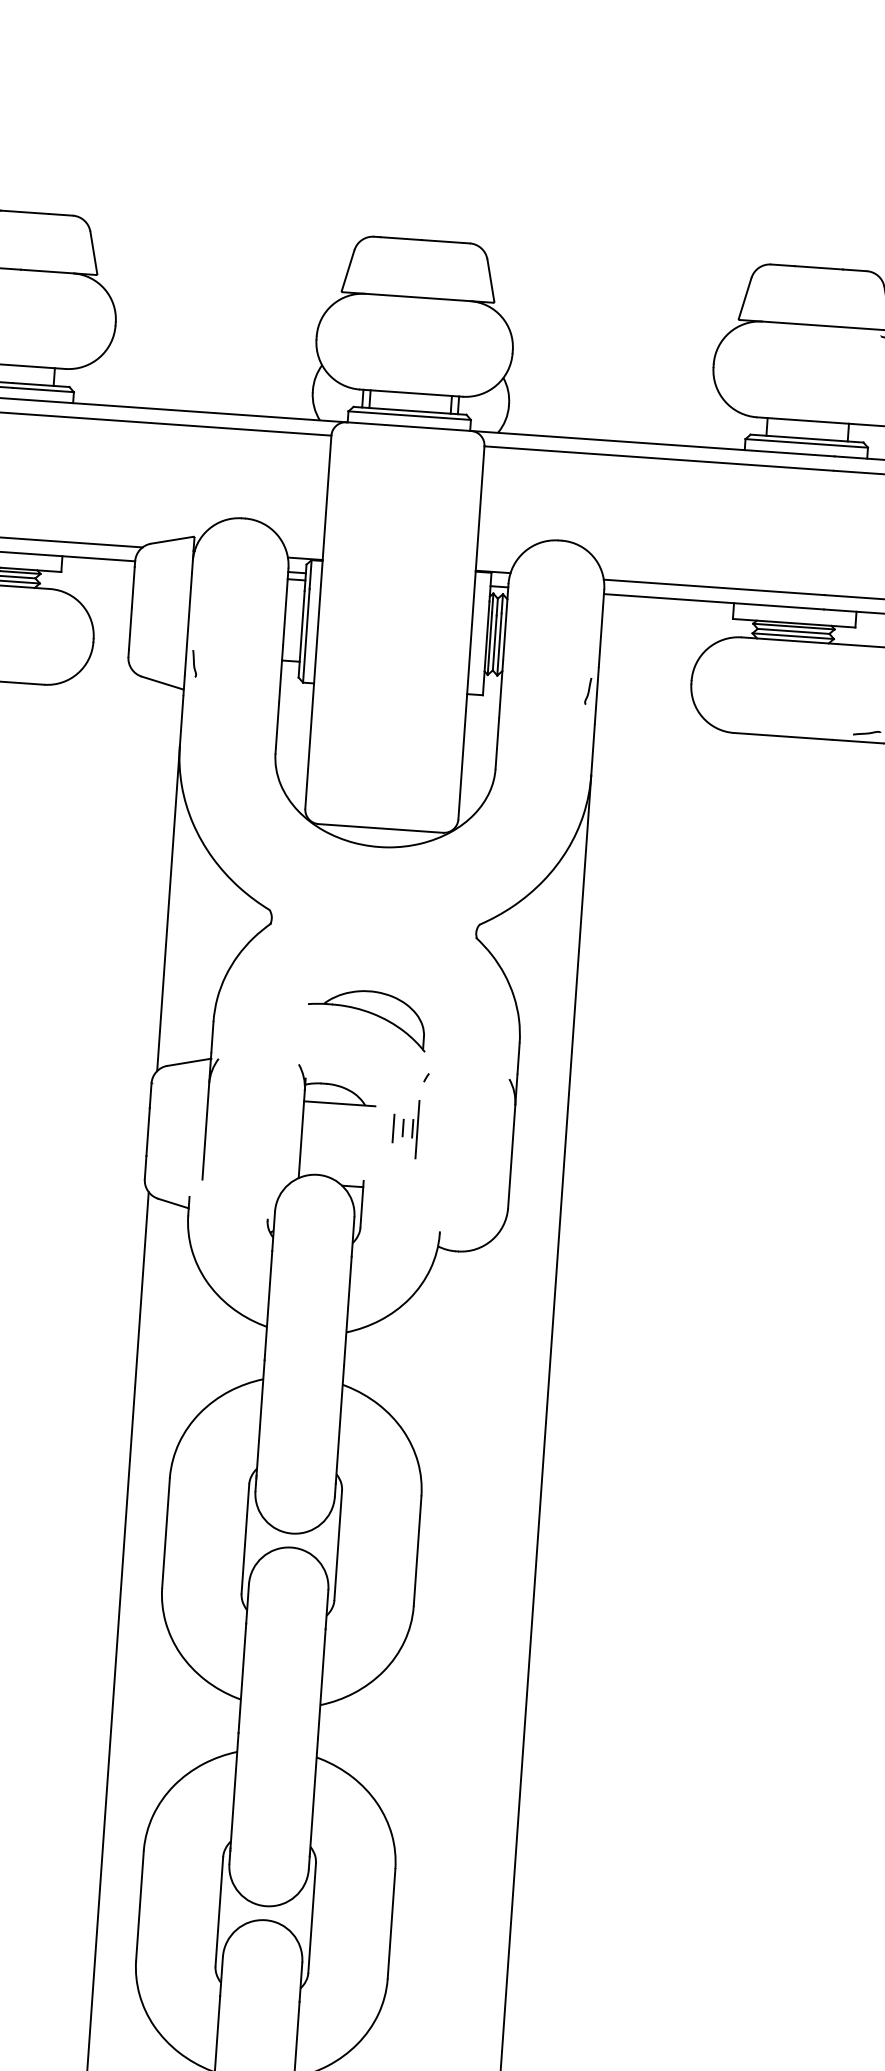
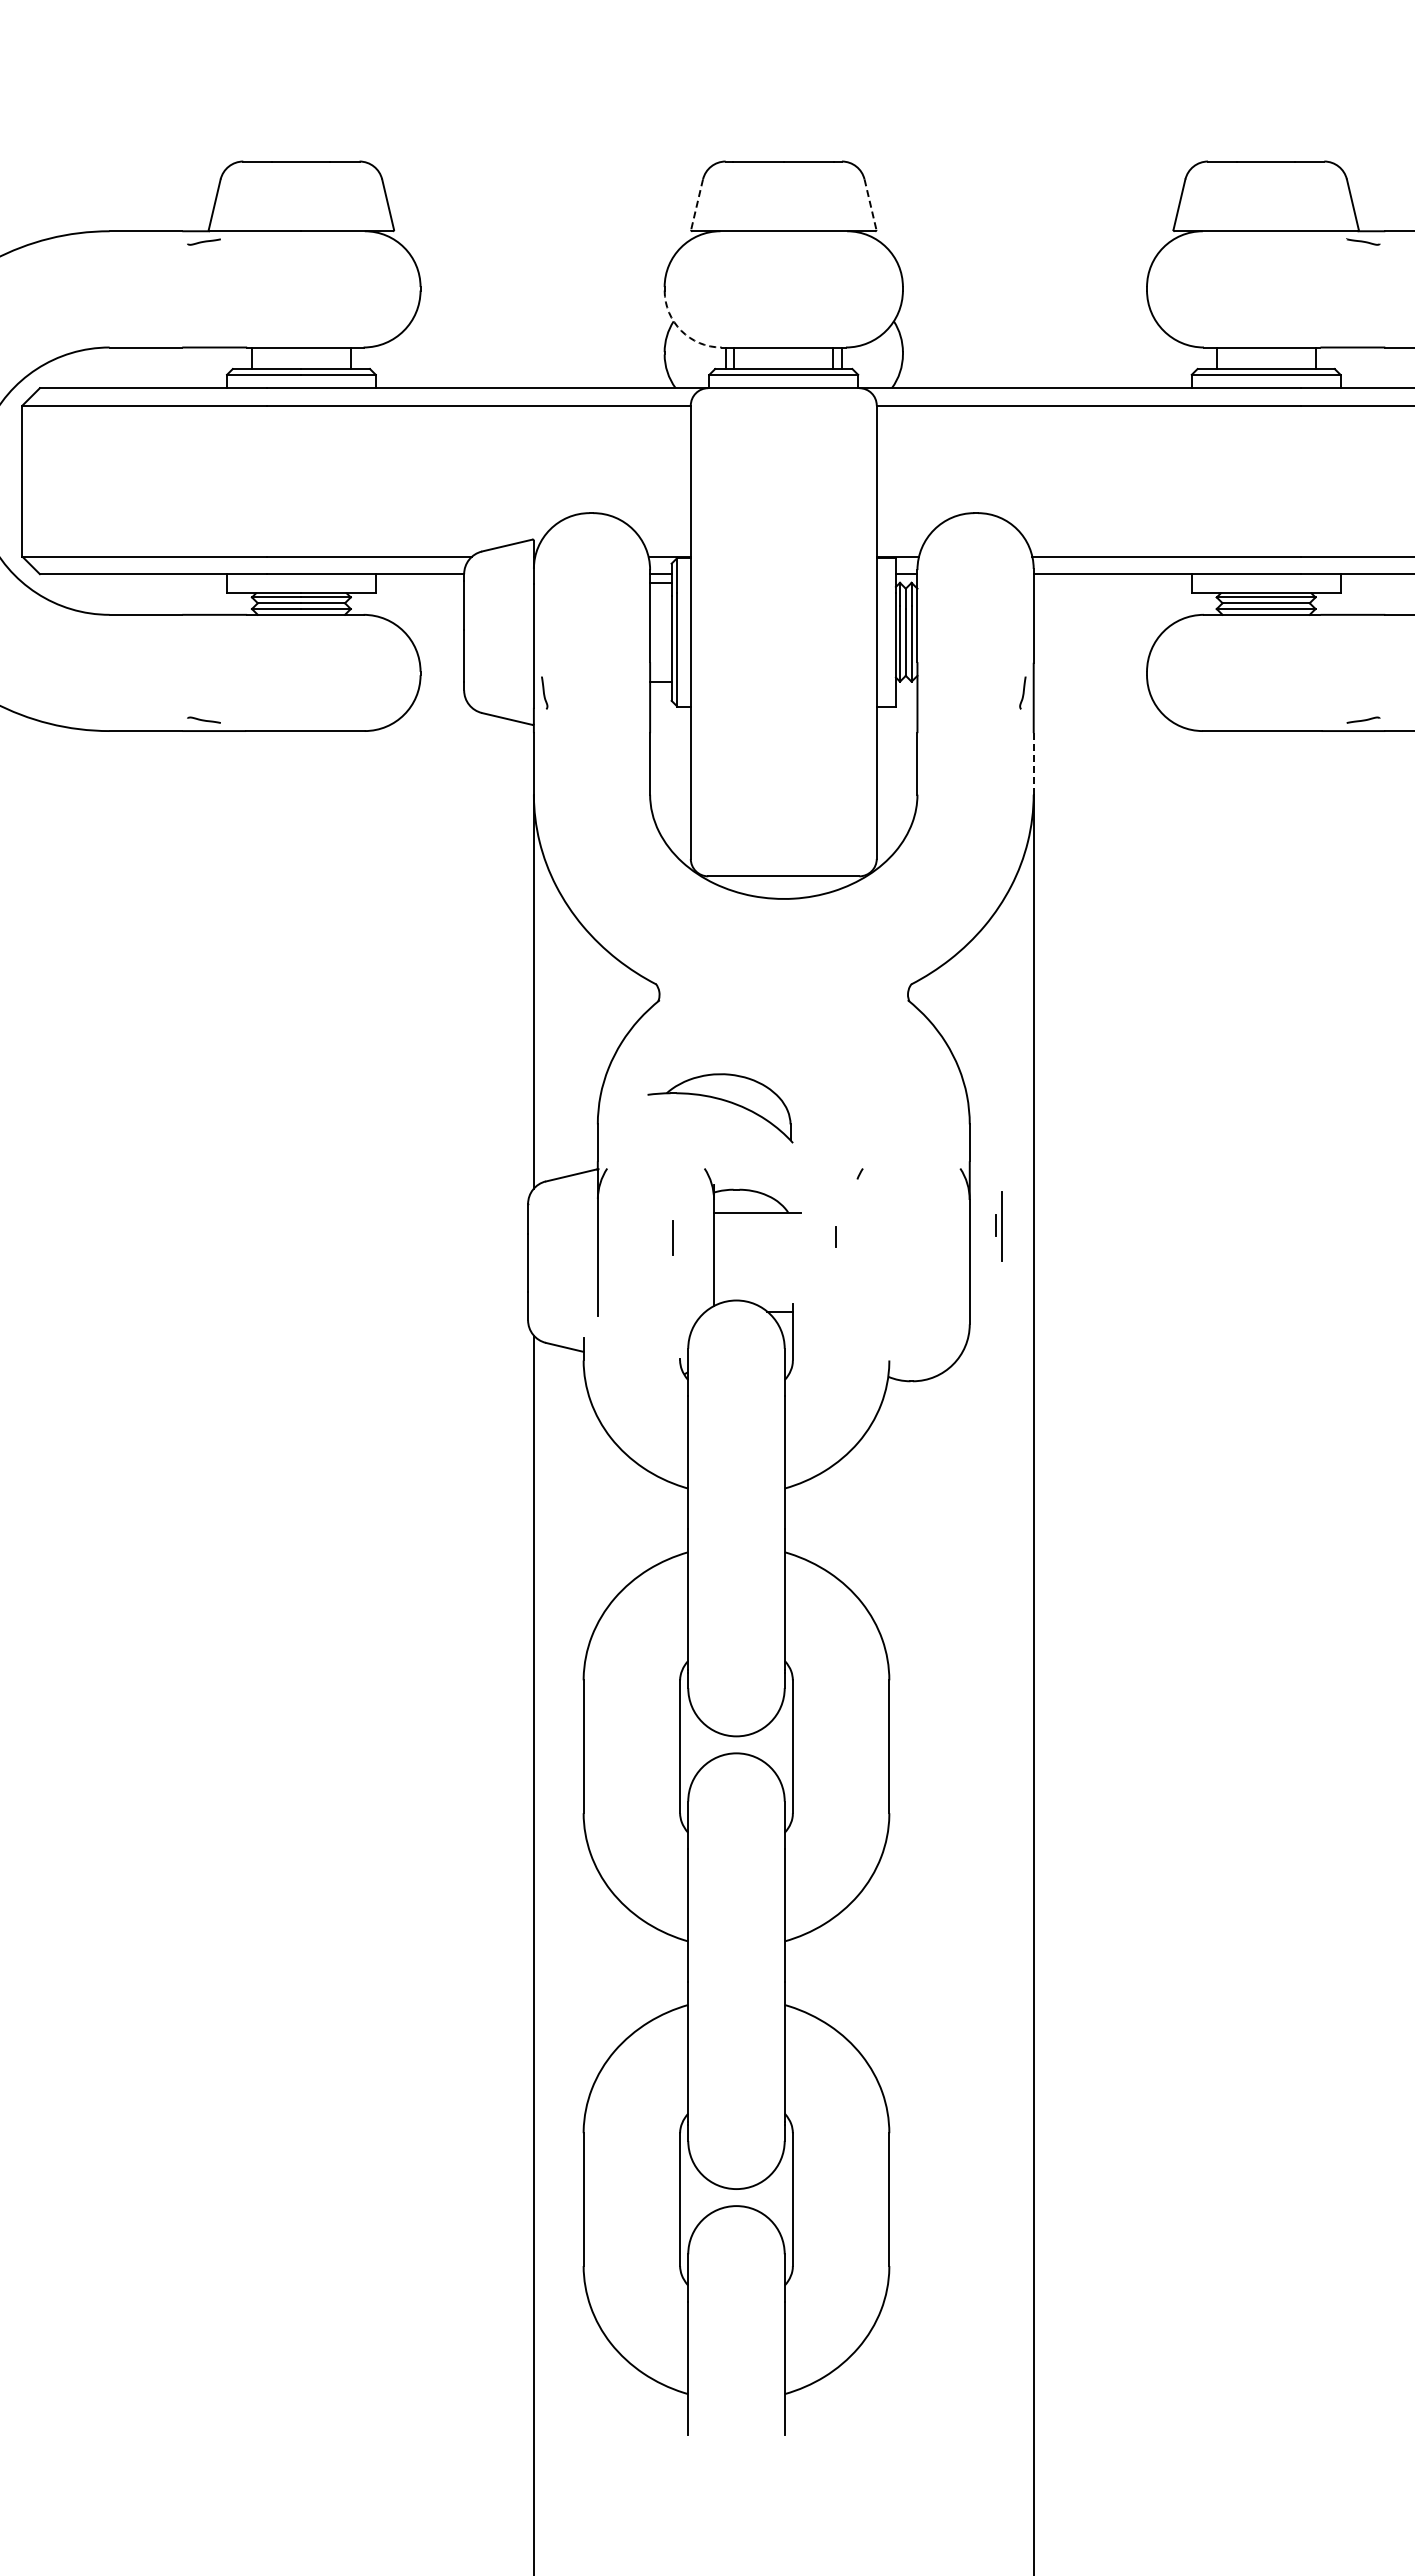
line: (348, 270) -> (697, 204), solid -> dashed
line: (490, 280) -> (870, 204), solid -> dashed
arc: (328, 373) -> (681, 330), solid -> dashed
line: (592, 749) -> (1033, 763), solid -> dashed
part: (367, 1012) -> (720, 1100), moved
line: (392, 1127) -> (672, 1237), moved
part: (414, 1129) -> (998, 1226), moved

